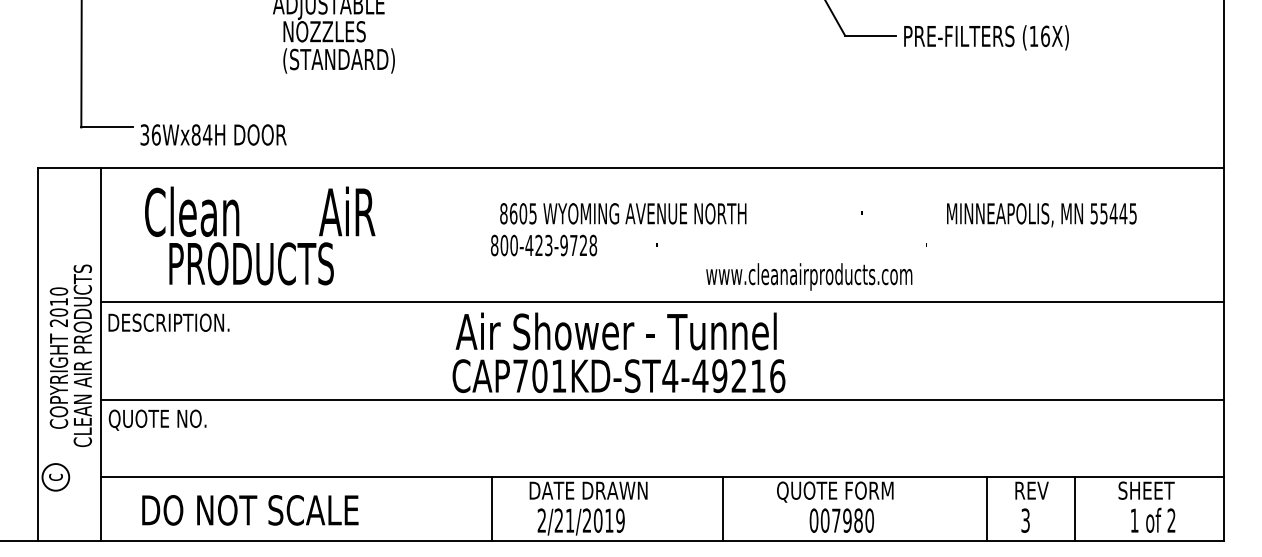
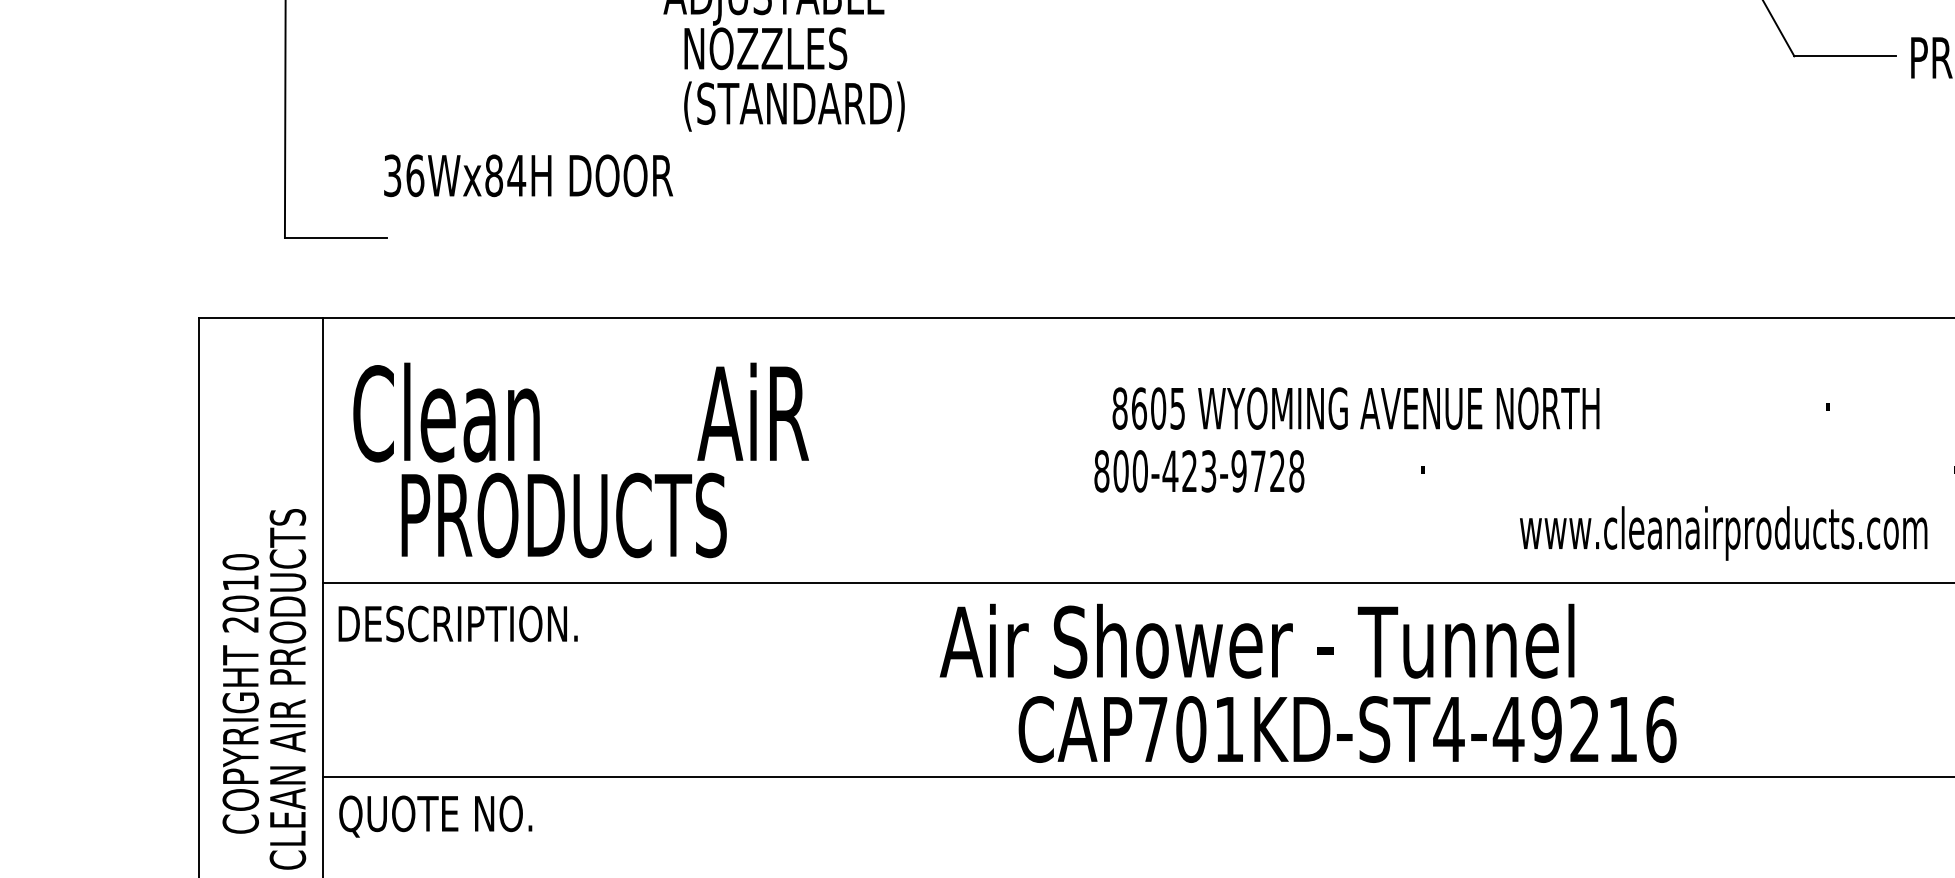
text: (213, 134) -> (528, 174), moved
text: (260, 235) -> (581, 459), moved
text: (615, 331) -> (1255, 641), moved

